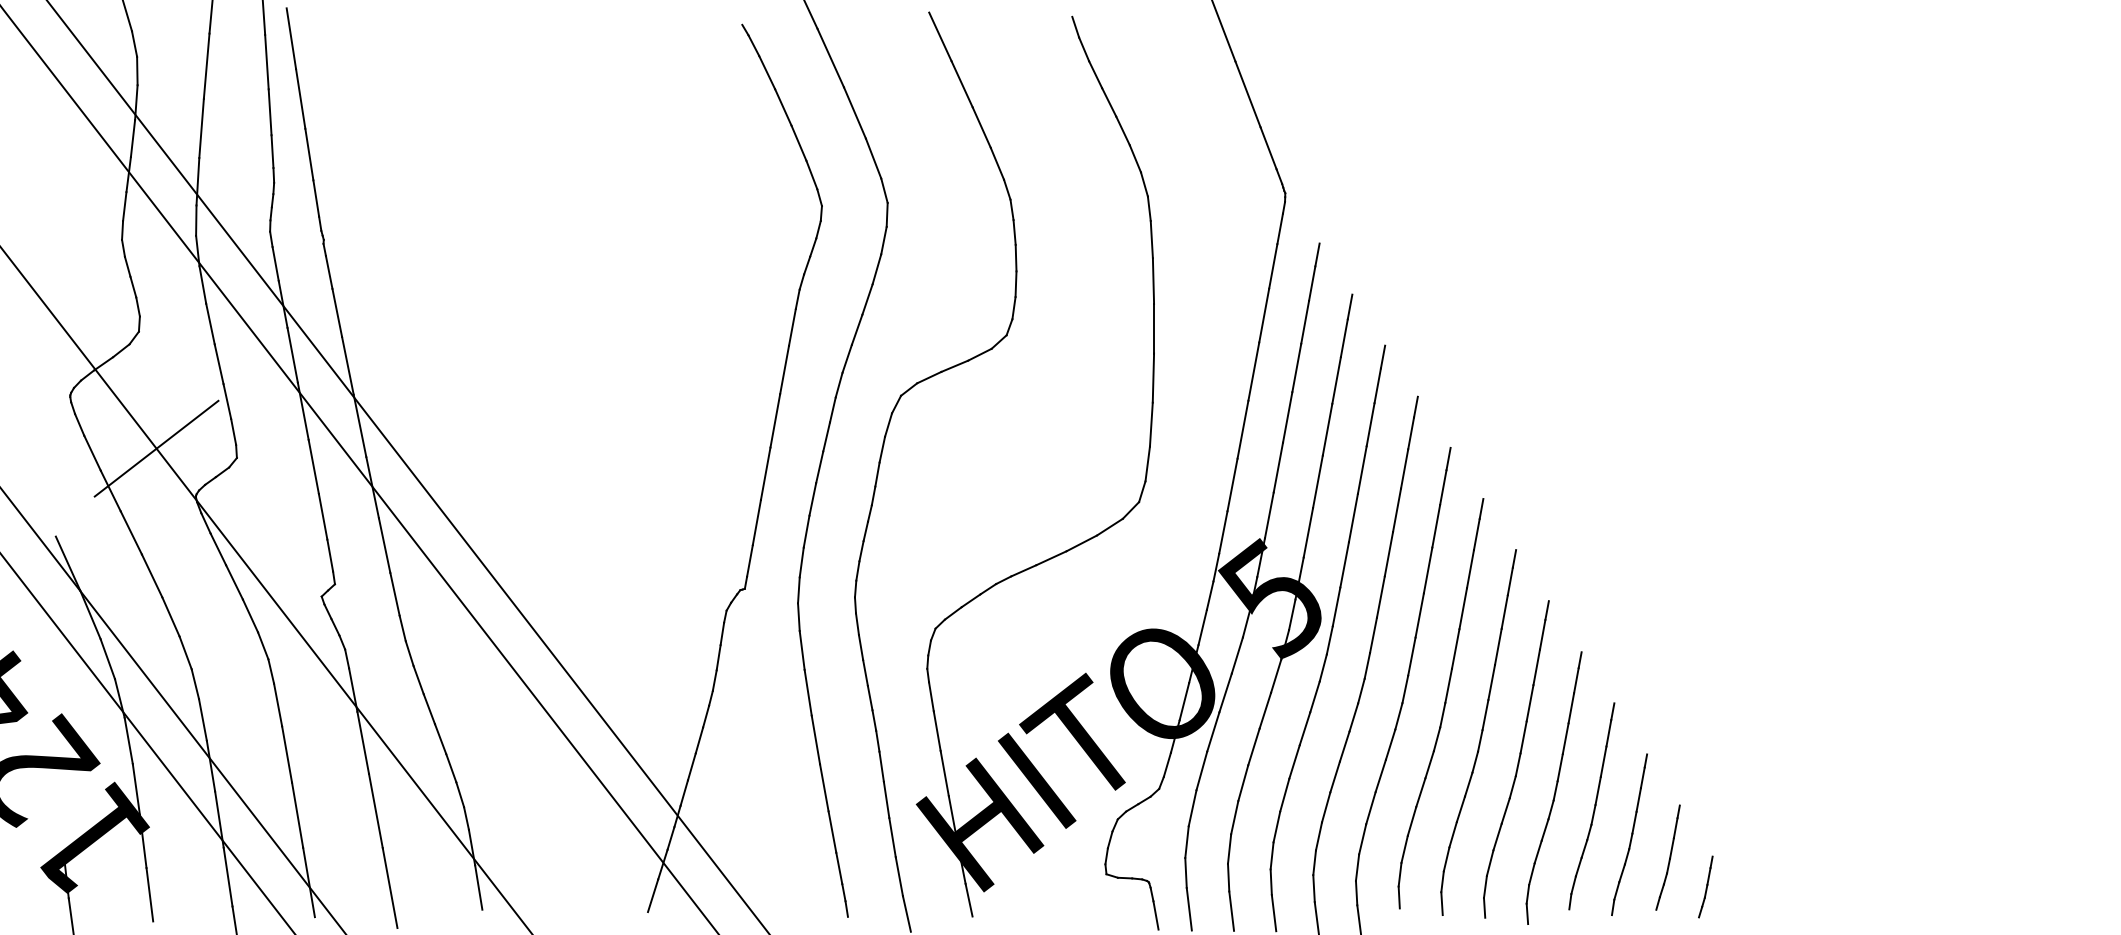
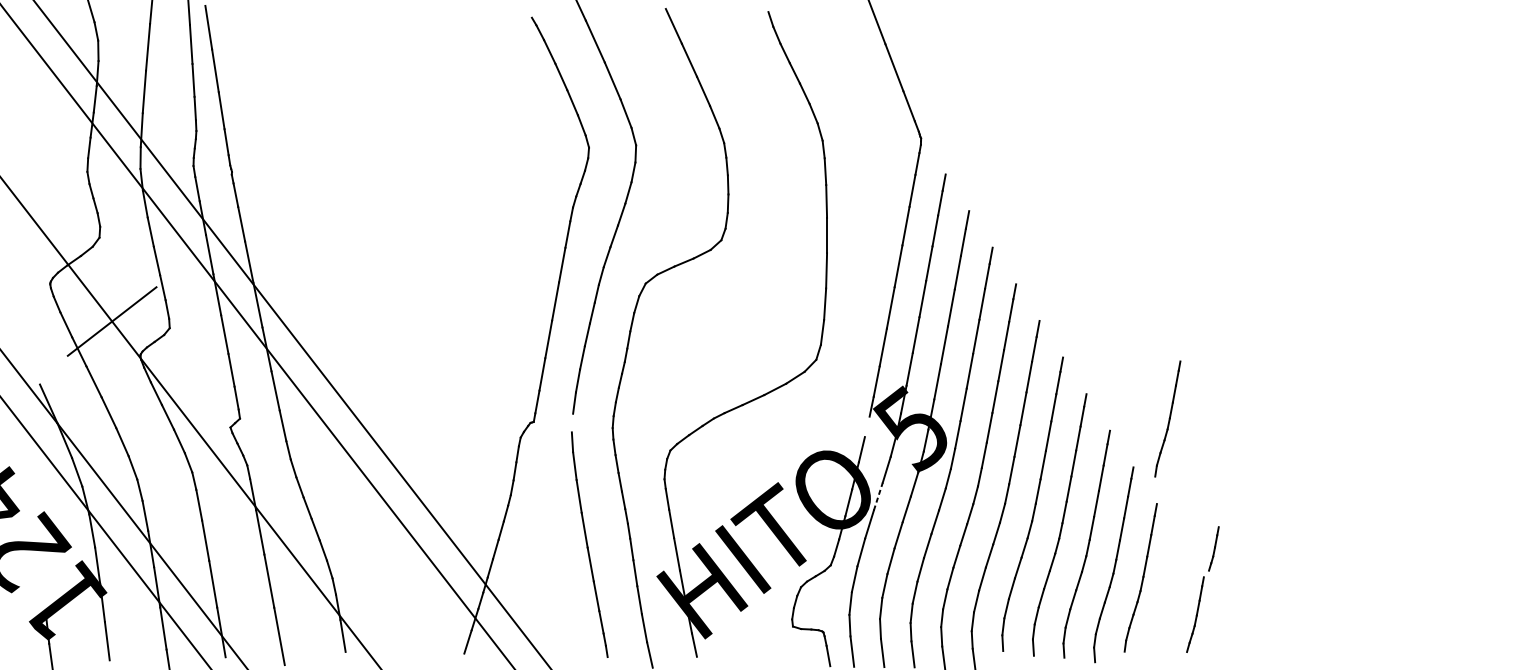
line: (798, 590) -> (572, 423), removed
line: (1209, 595) -> (866, 426), removed
line: (1225, 692) -> (878, 496), solid -> dashed
part: (1629, 834) -> (1167, 418), moved
part: (1705, 886) -> (1213, 548), moved

